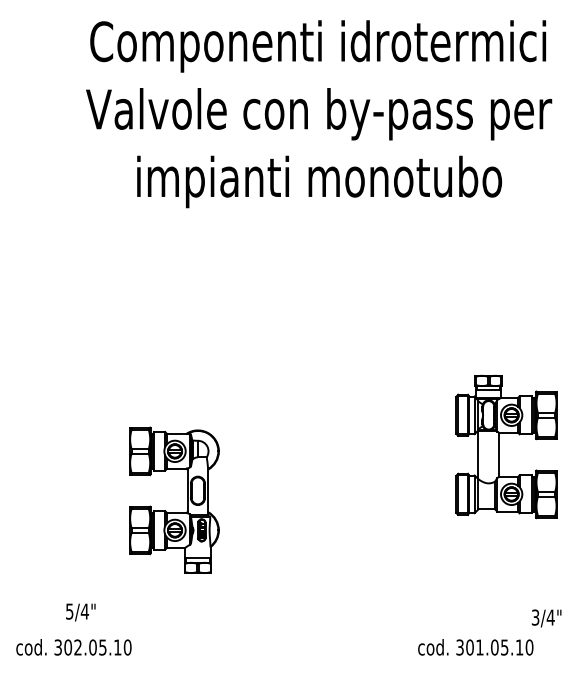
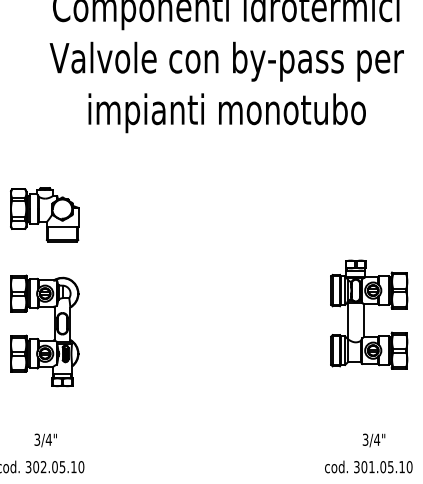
part: (79, 315) -> (44, 214), added
part: (187, 499) -> (54, 330), moved
text: (69, 610) -> (37, 438), 5/4" -> 3/4"
text: (546, 618) -> (373, 440), moved
text: (475, 647) -> (368, 467), moved

